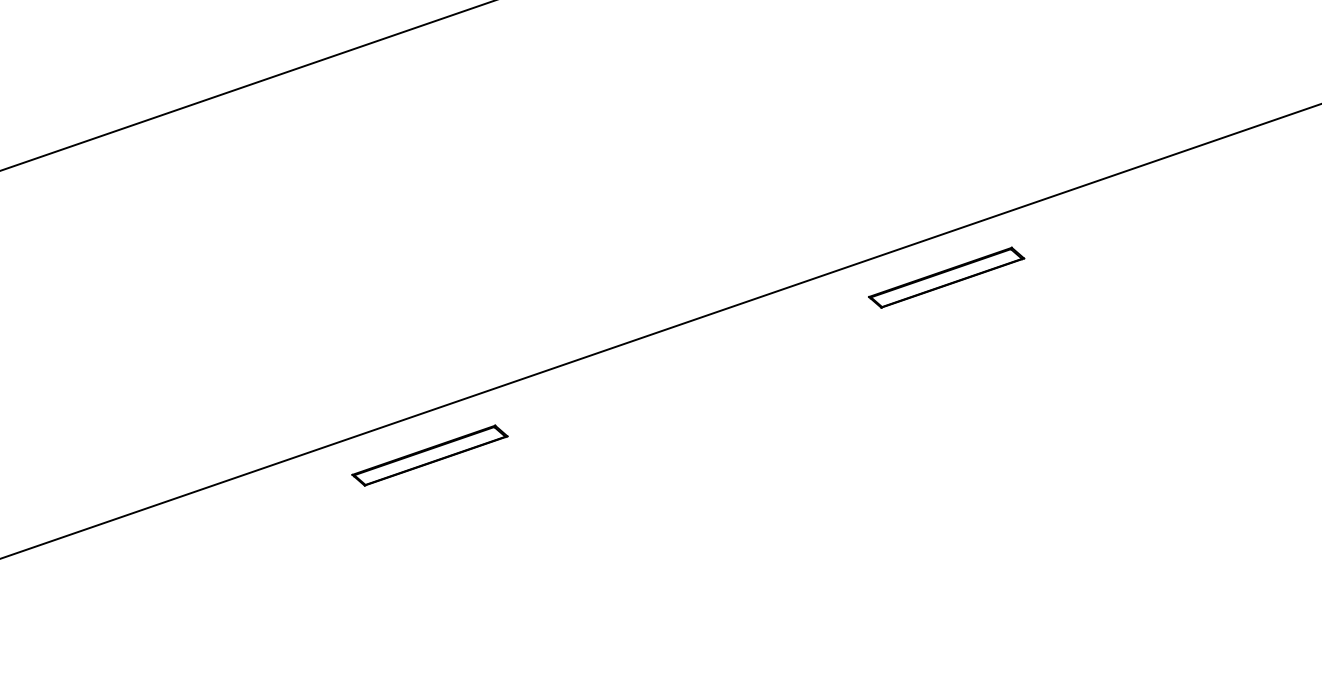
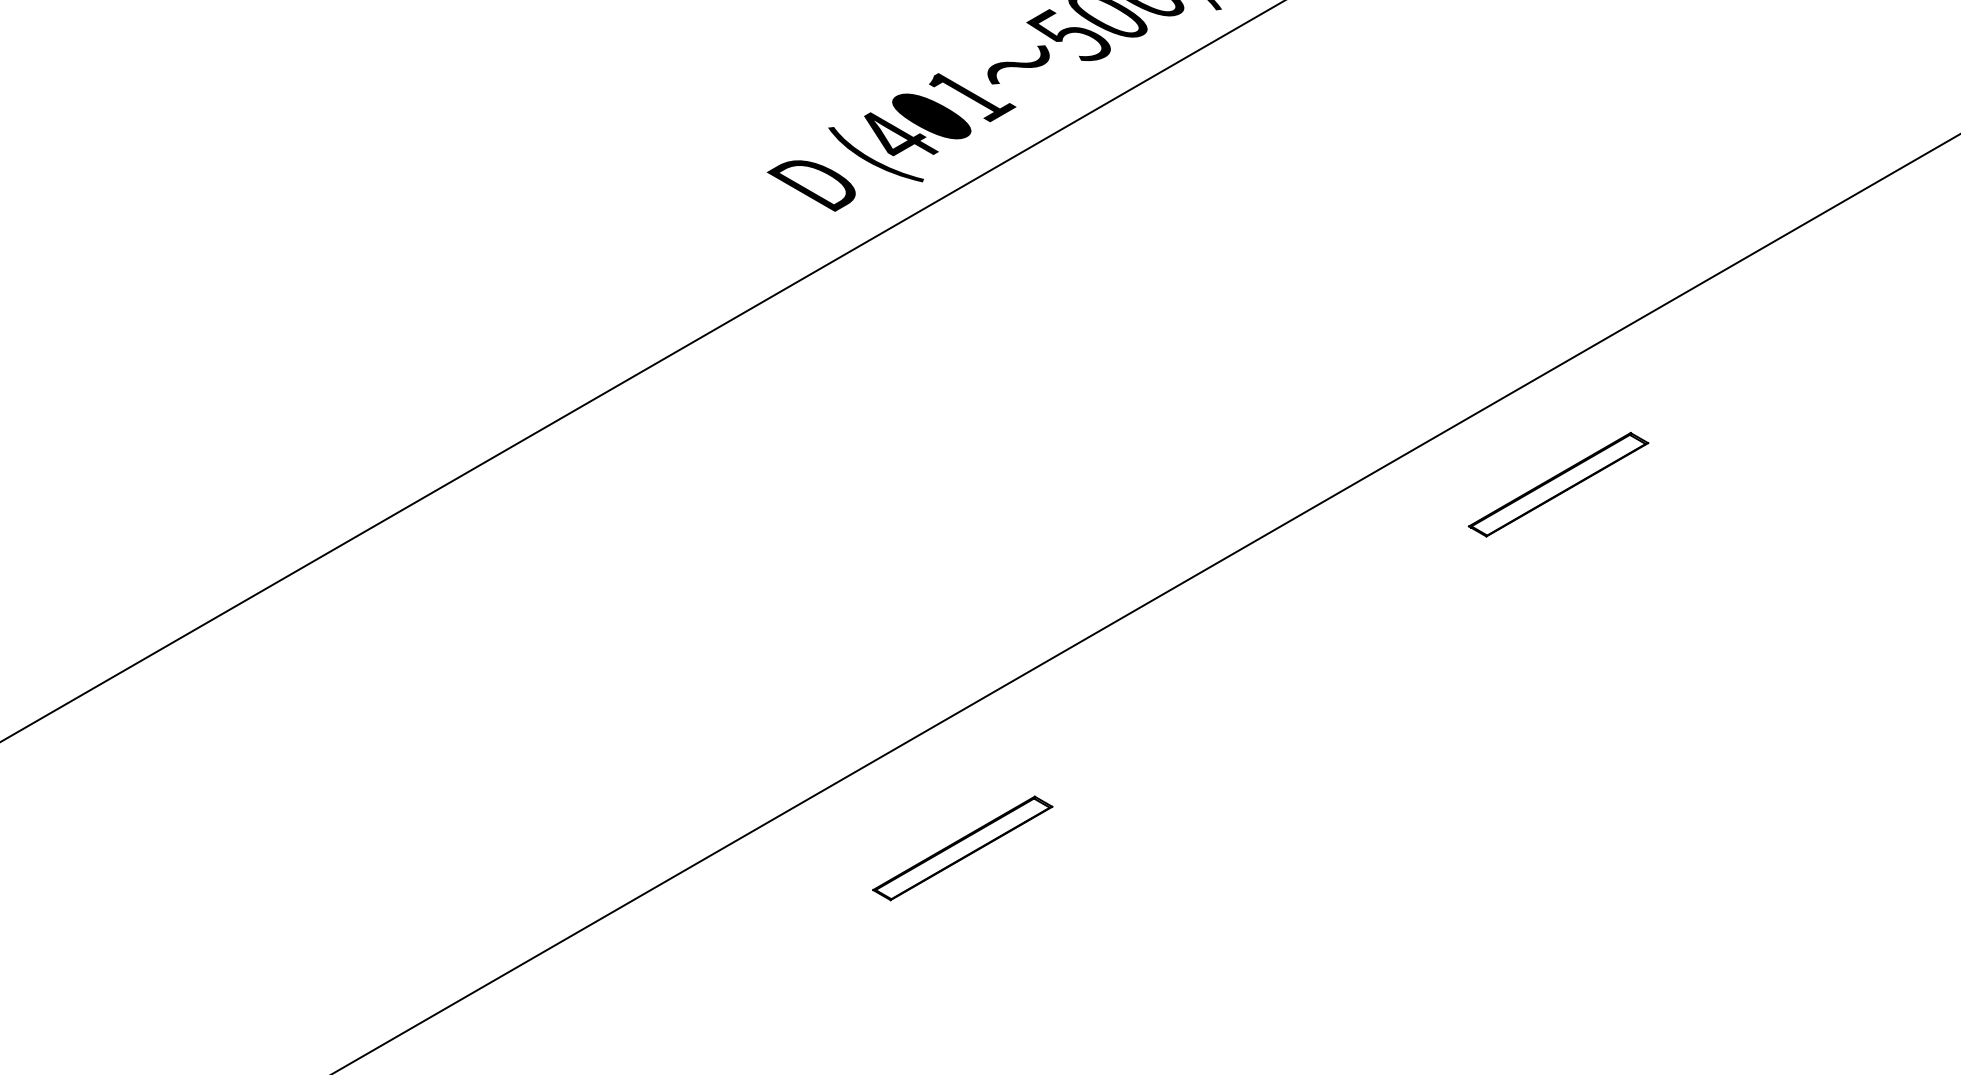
part: (946, 277) -> (1558, 484), moved
part: (429, 455) -> (962, 848), moved

